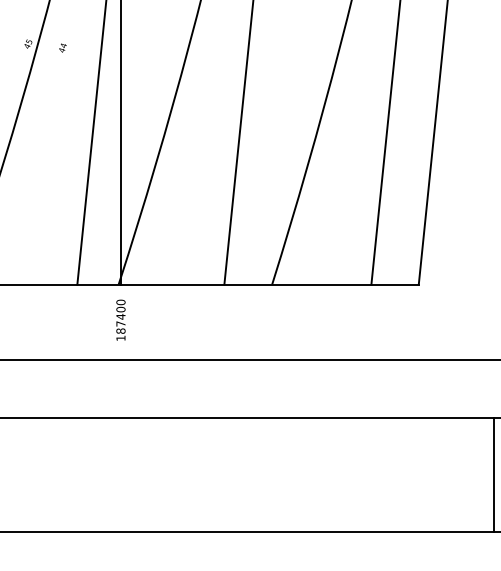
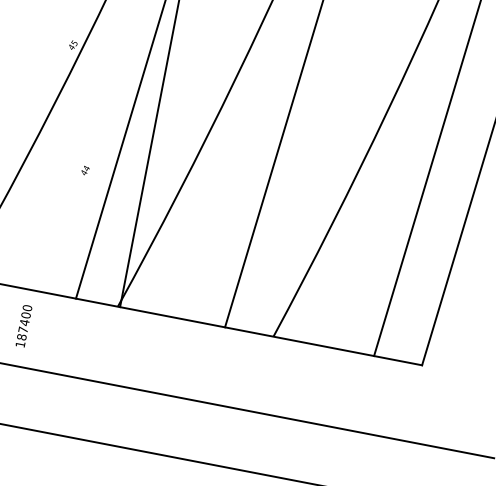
text: (62, 47) -> (85, 170), moved
text: (120, 319) -> (23, 325), moved

